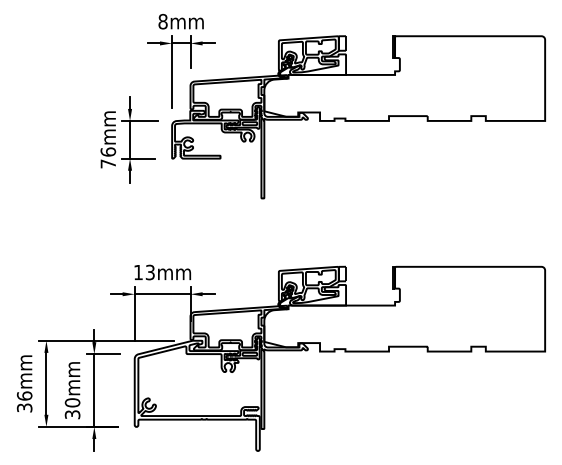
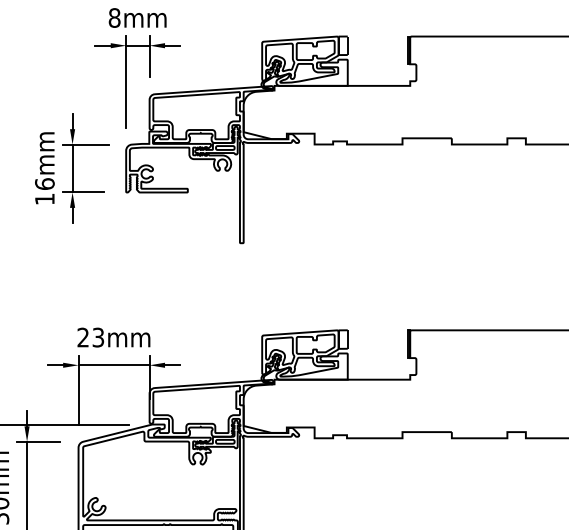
text: (107, 163) -> (43, 198), 76mm -> 16mm
text: (138, 272) -> (83, 337), 13mm -> 23mm

